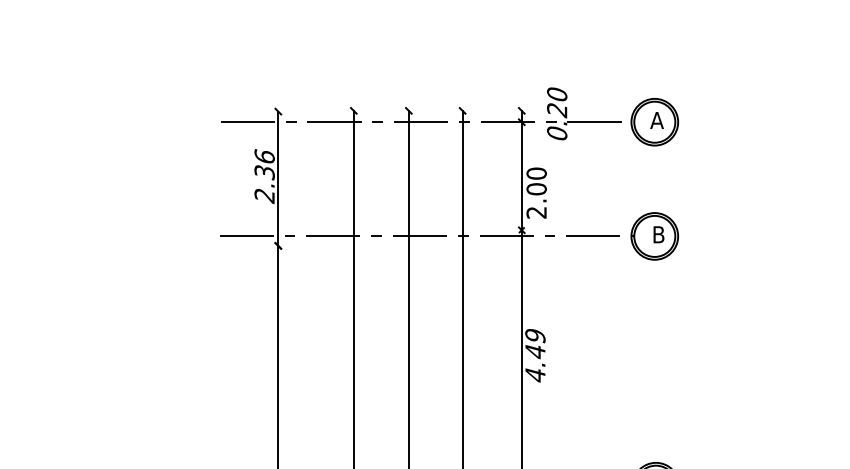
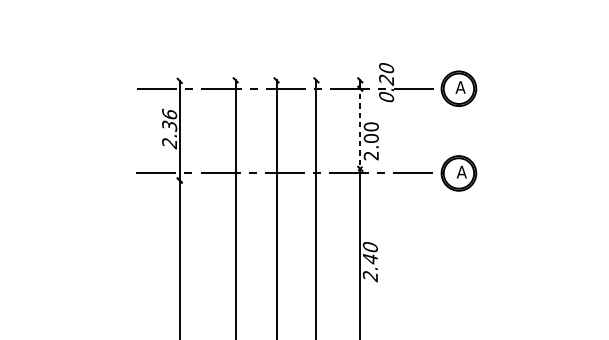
line: (521, 173) -> (360, 126), solid -> dashed
text: (658, 234) -> (461, 172), B -> A
text: (535, 355) -> (370, 261), 4.49 -> 2.40

